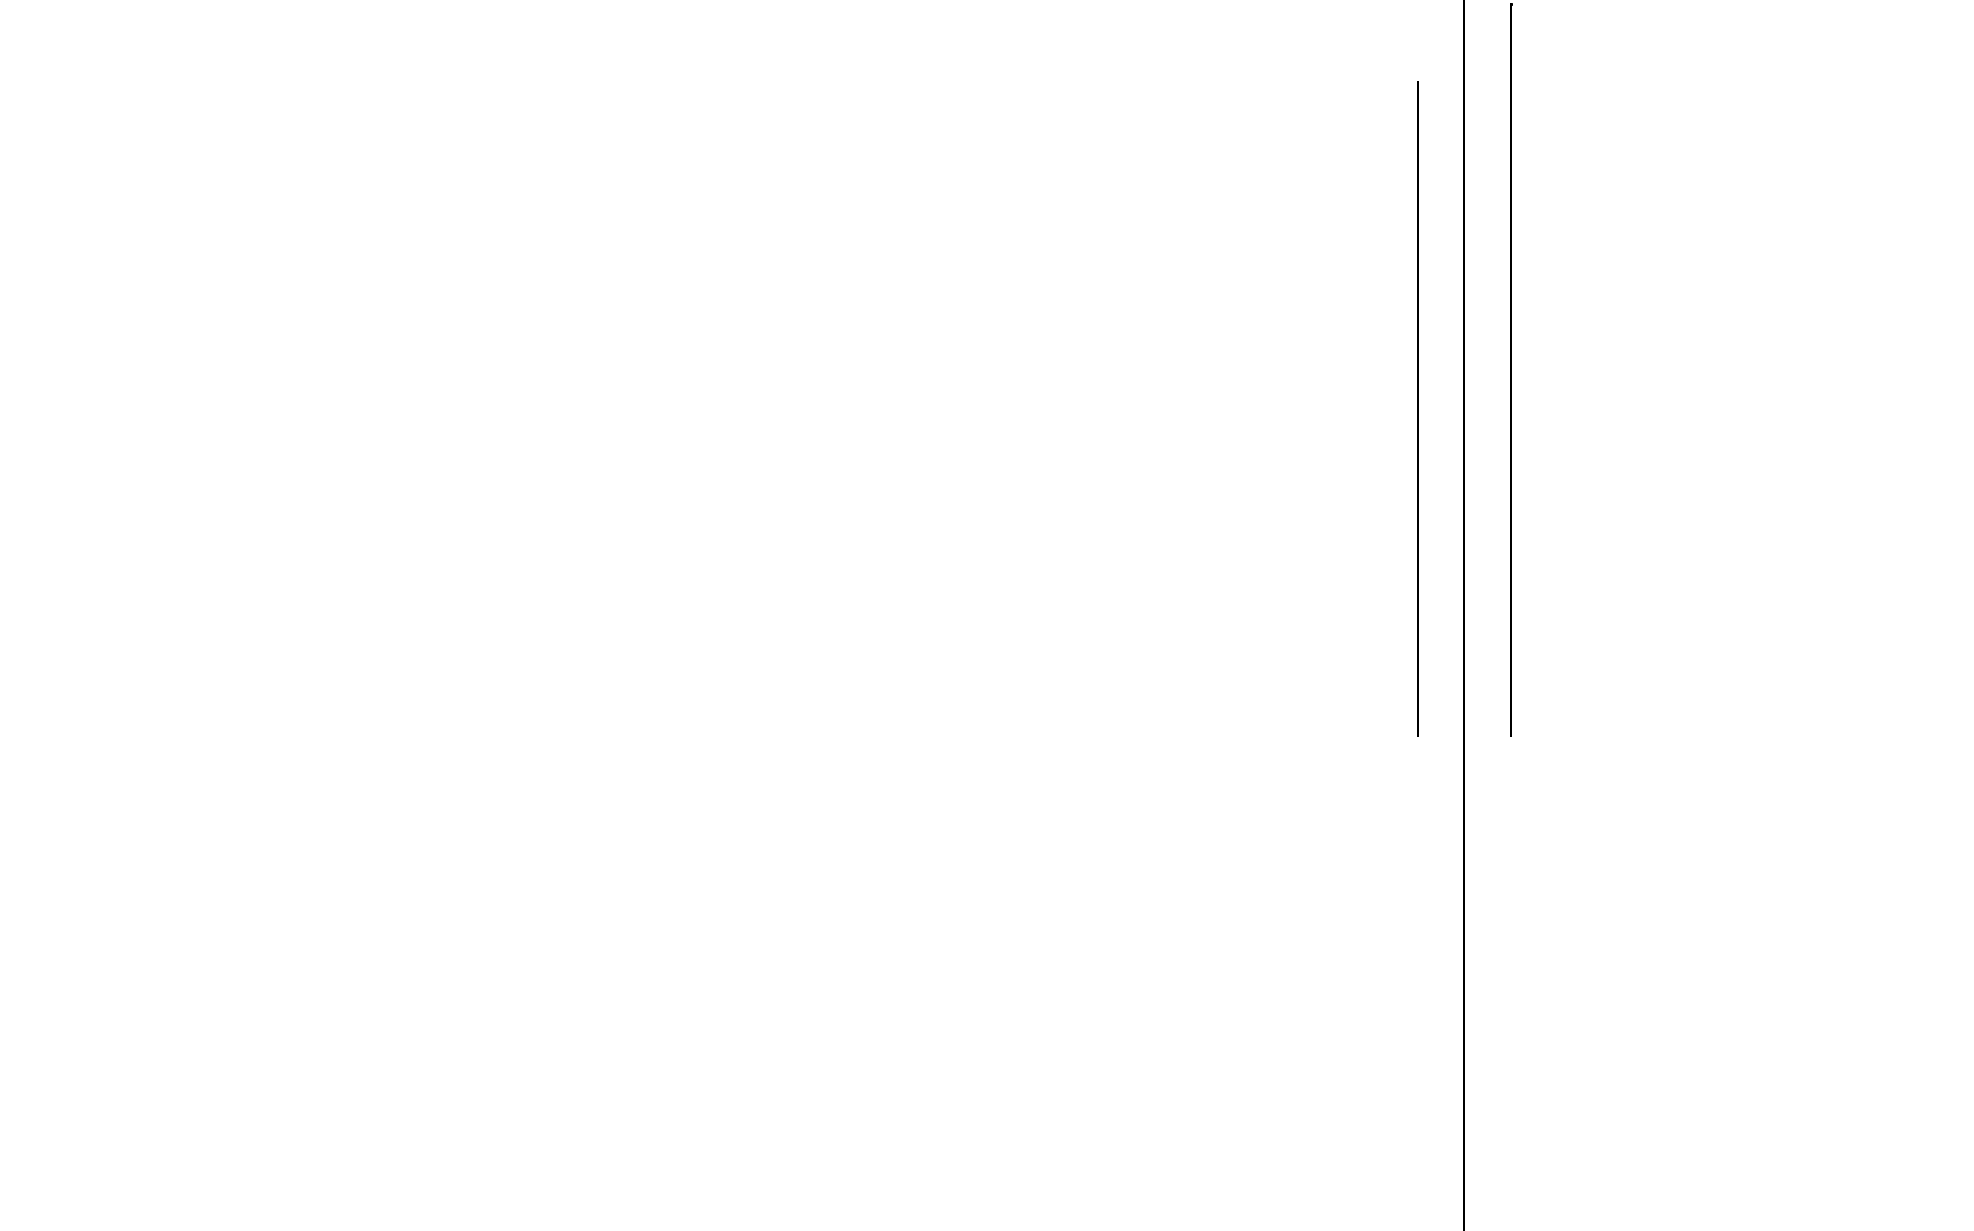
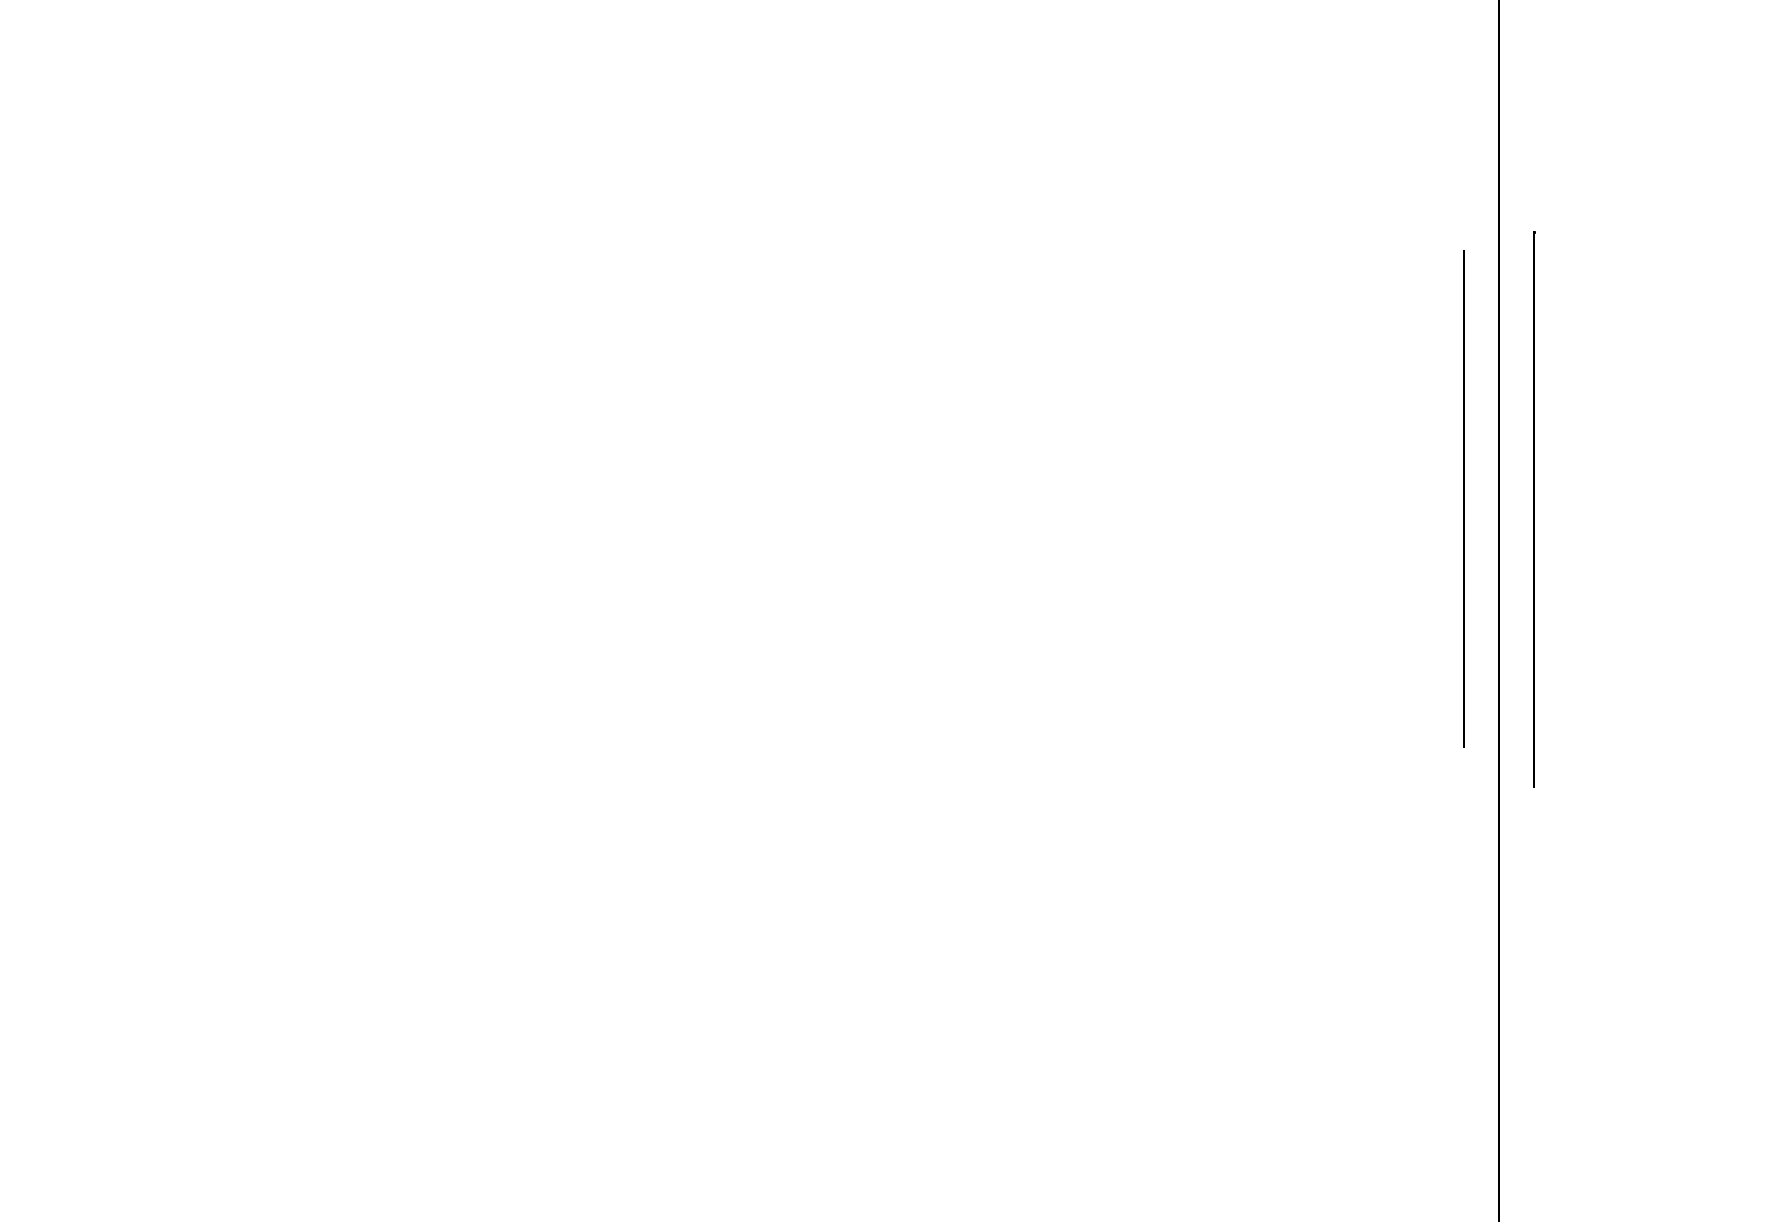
line: (1417, 408) -> (1463, 498), moved

